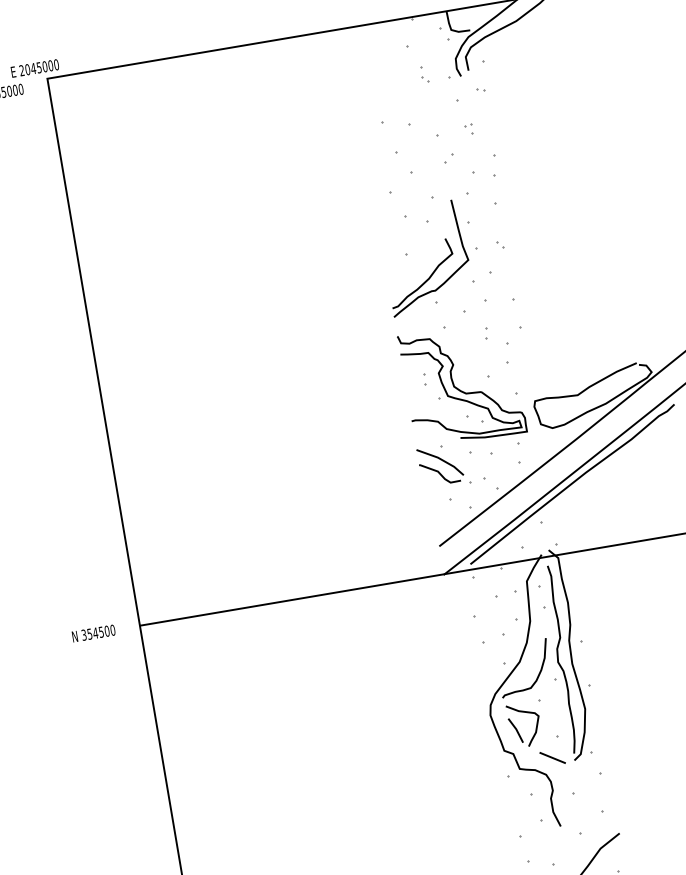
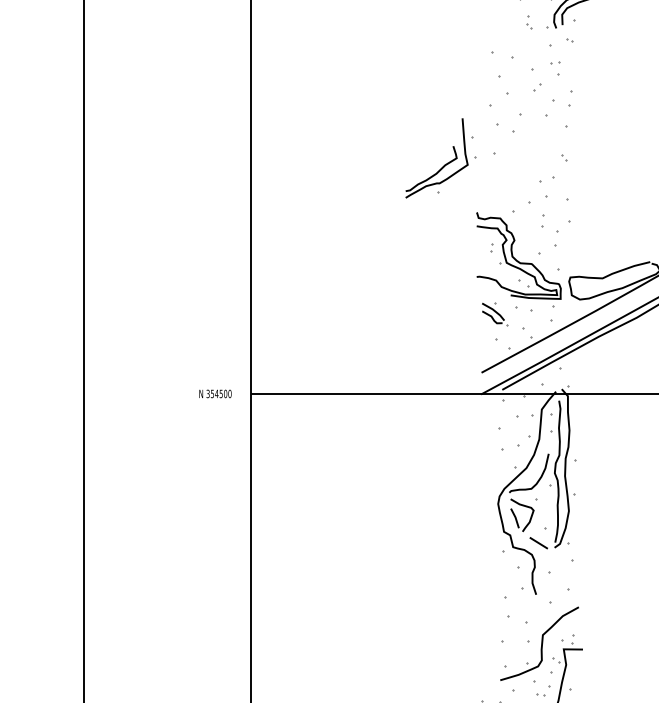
part: (468, 129) -> (555, 68), size x1.6
part: (437, 264) -> (444, 164), moved
part: (485, 333) -> (542, 221), size x1.6
part: (443, 466) -> (494, 314), size x0.7

